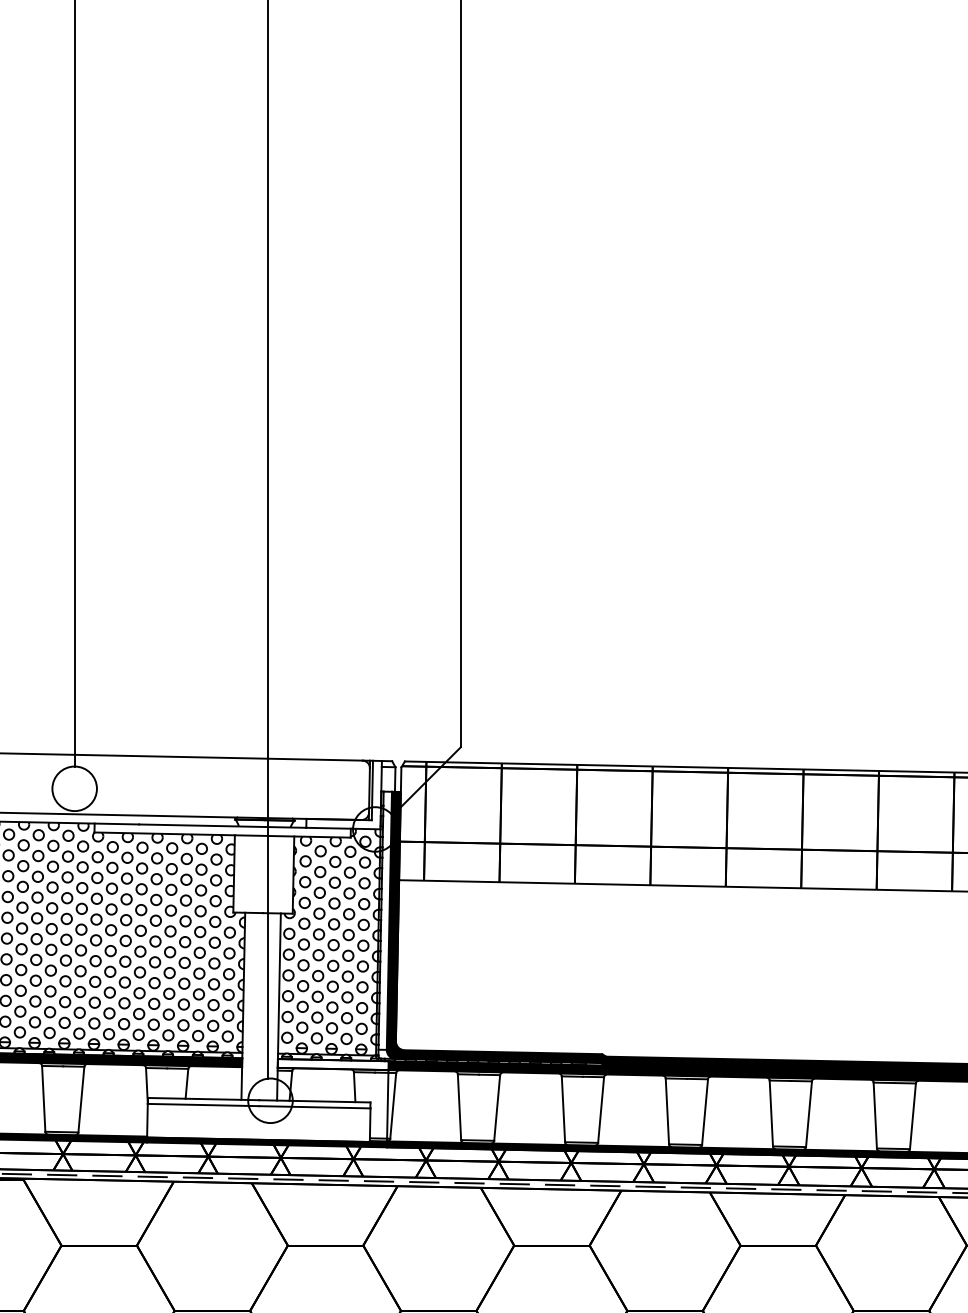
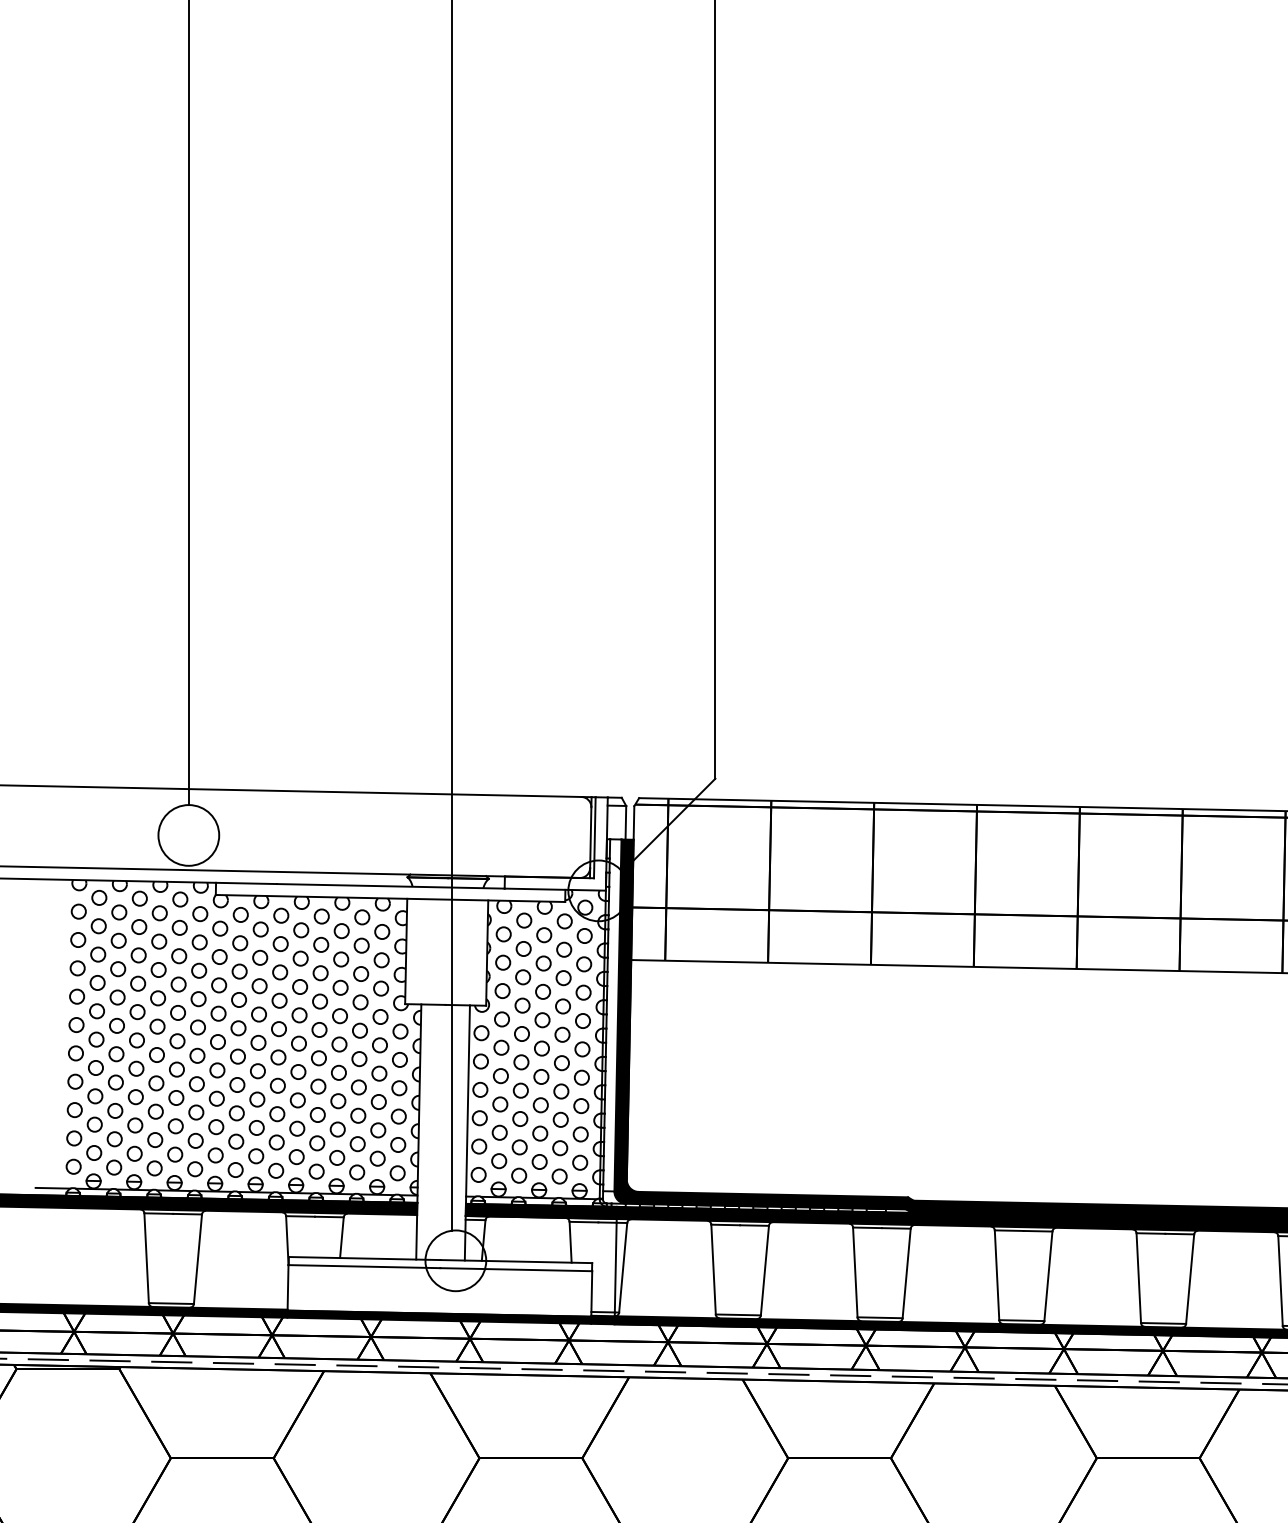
fill: (332, 1064) -> (540, 1211), added

